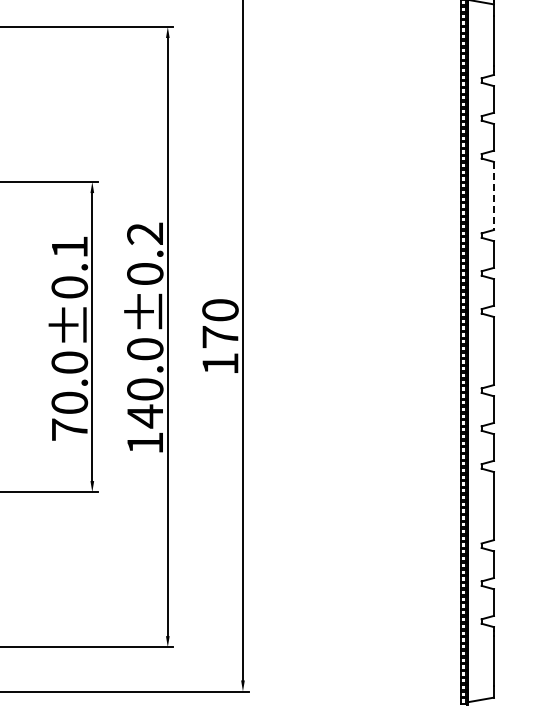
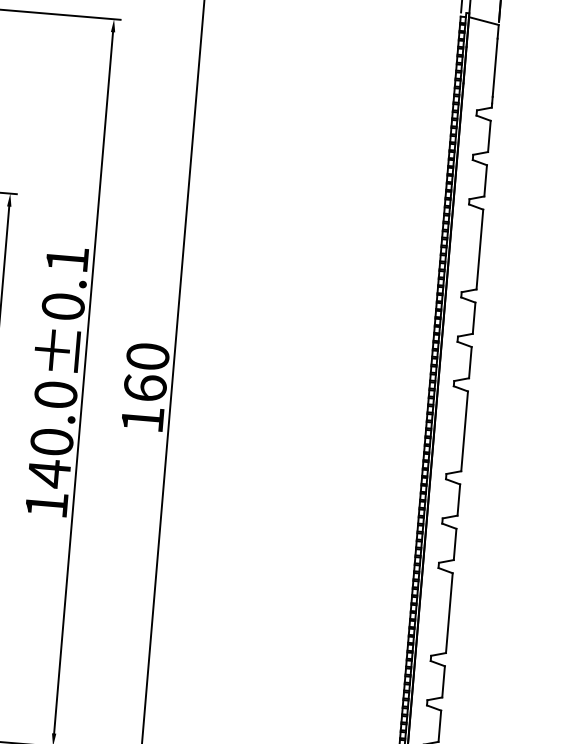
line: (493, 196) -> (479, 250), dashed -> solid
text: (144, 233) -> (66, 259), 140.0±0.2 -> 140.0±0.1
text: (220, 336) -> (145, 387), 170 -> 160

